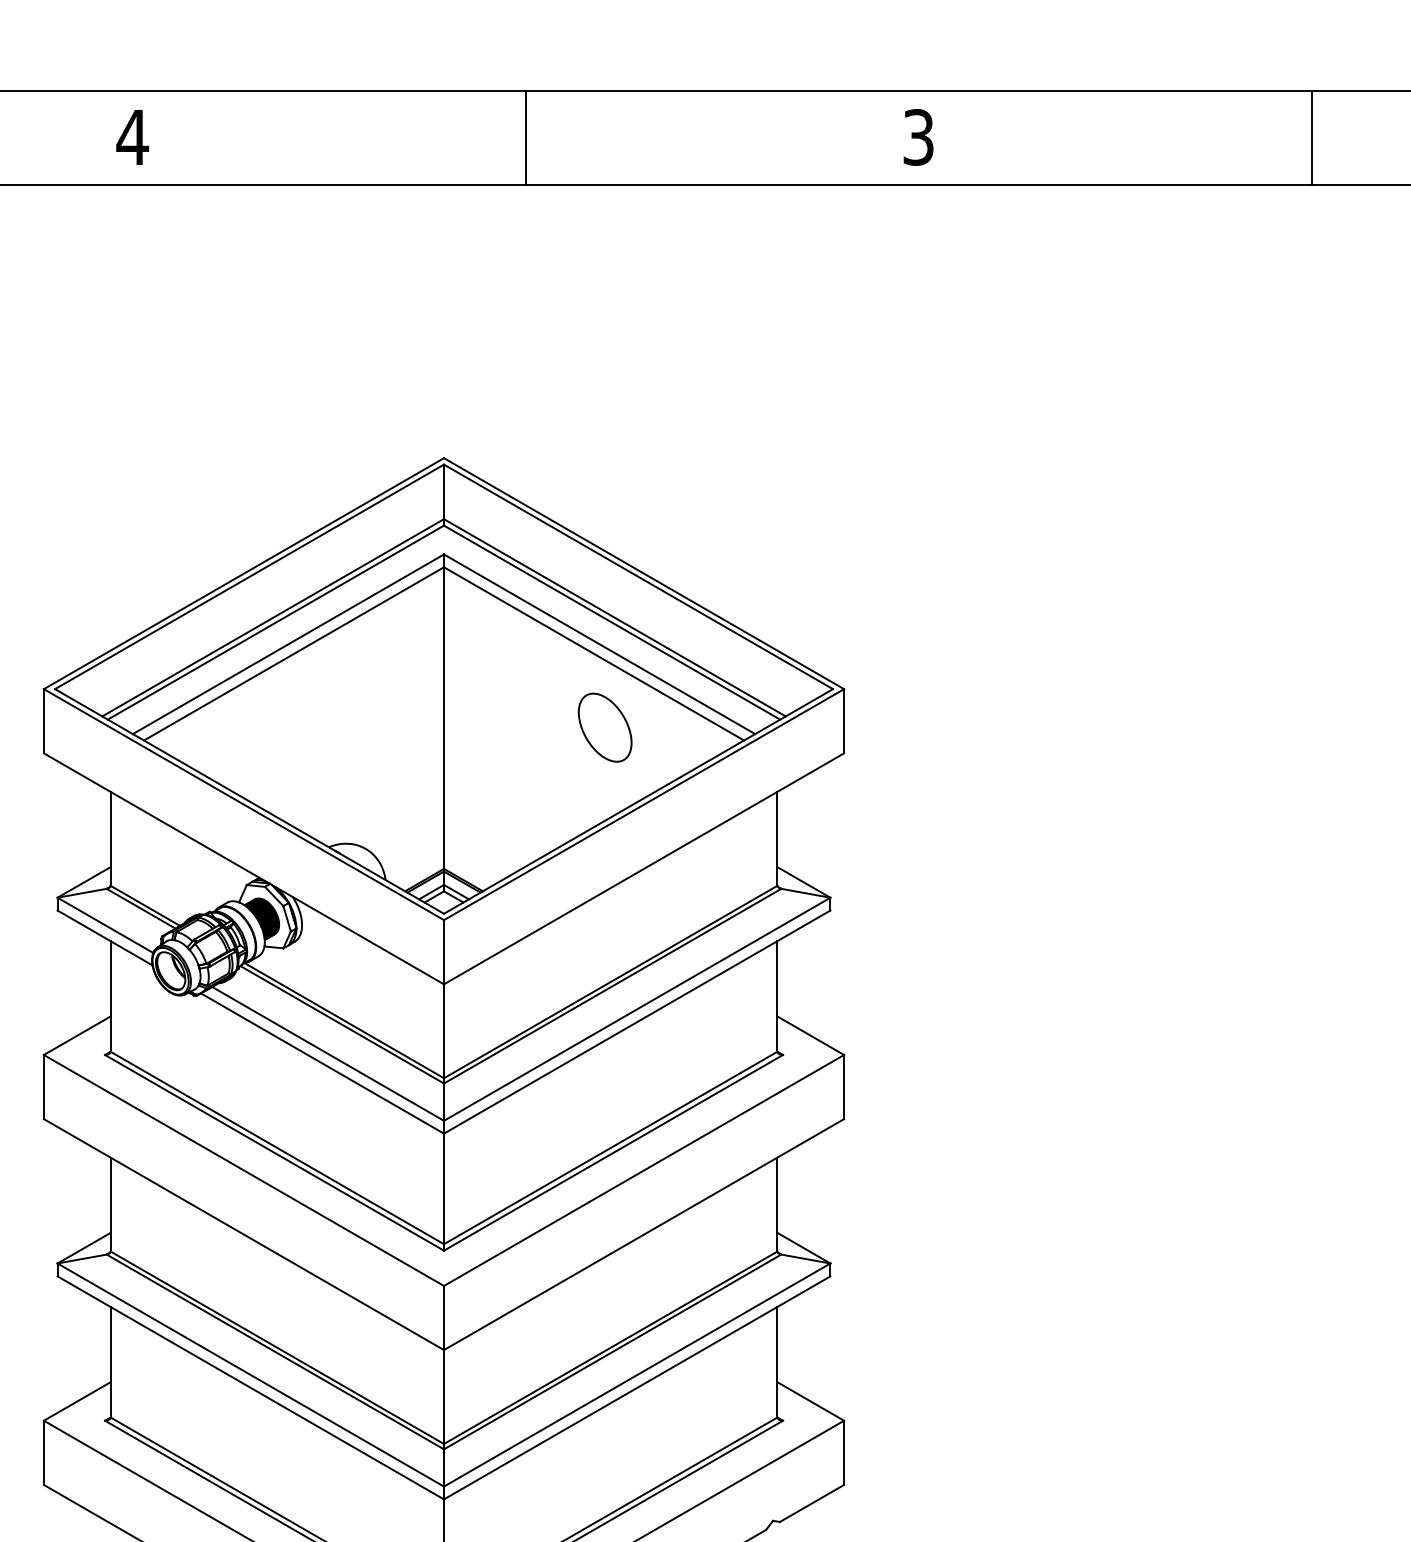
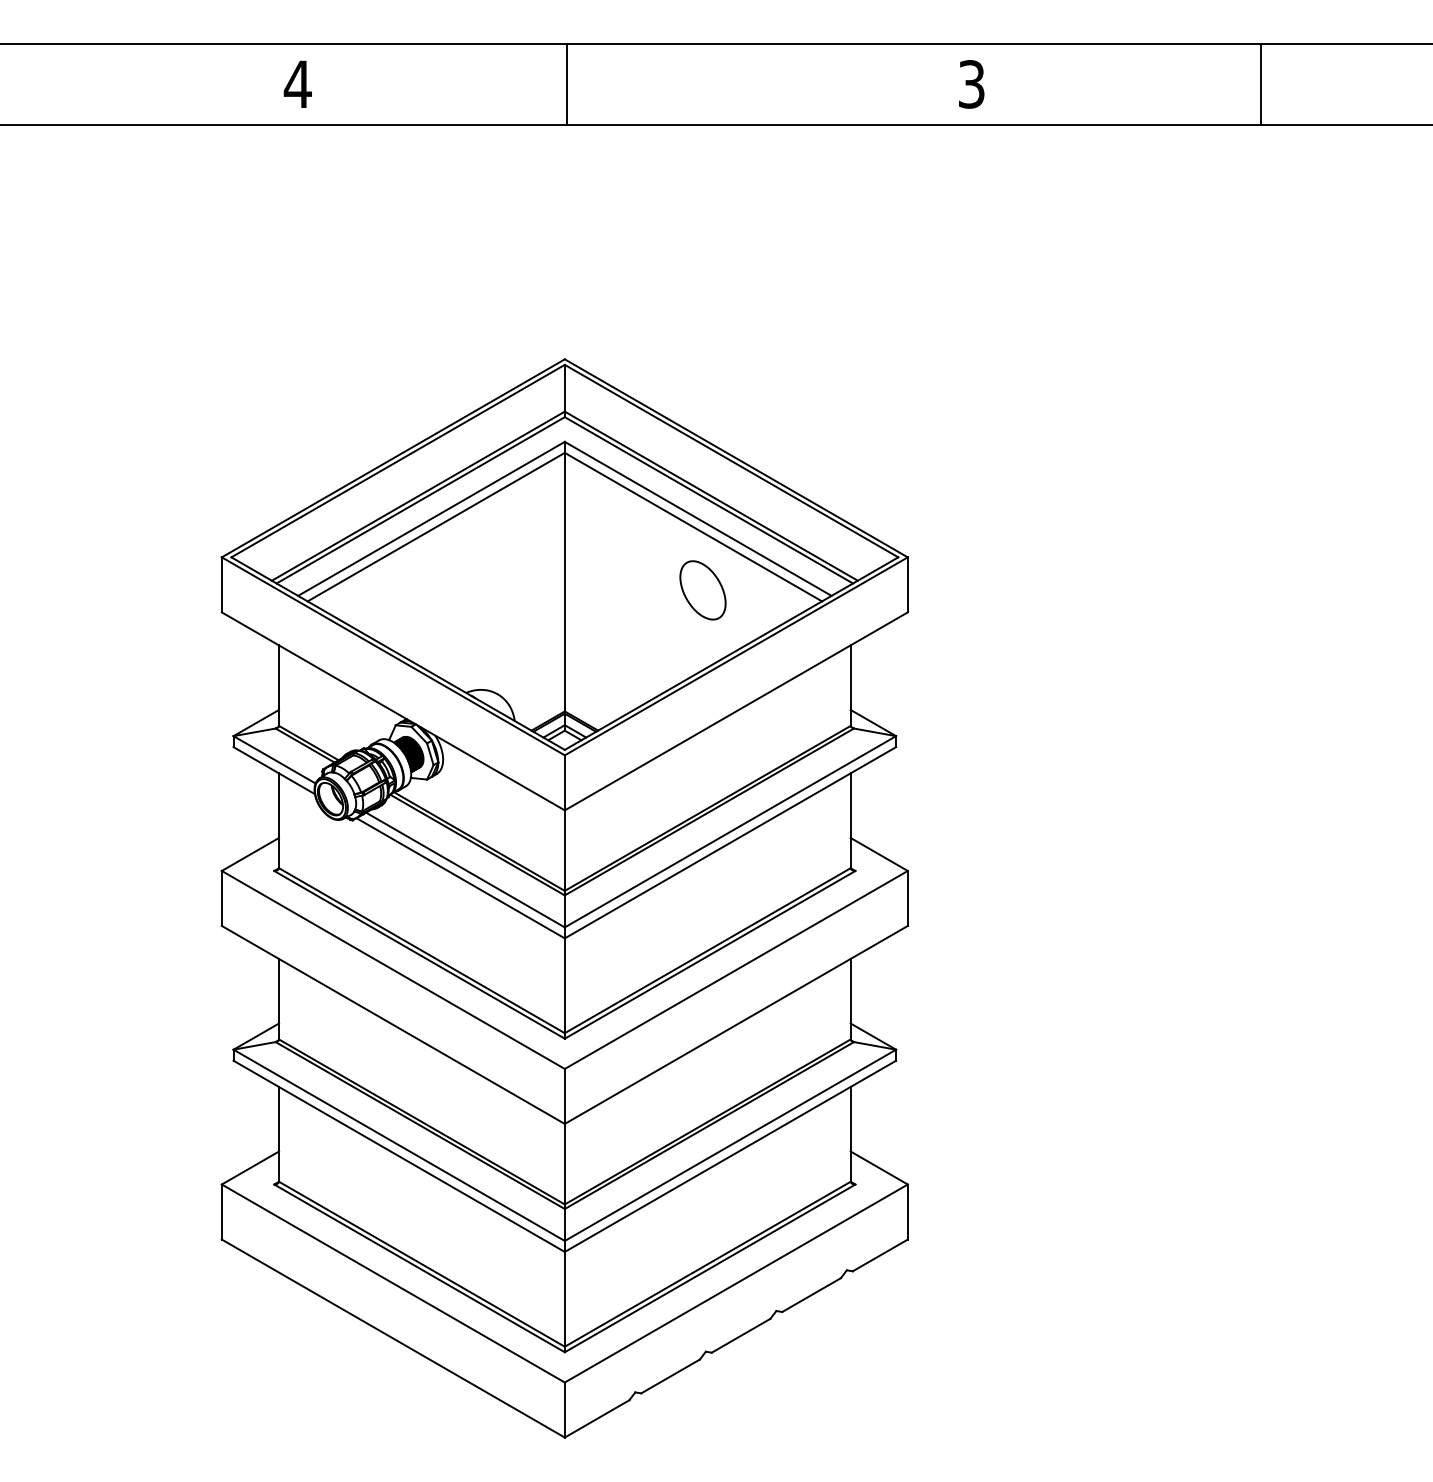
line: (526, 137) -> (567, 84), moved
line: (1312, 137) -> (1261, 84), moved

